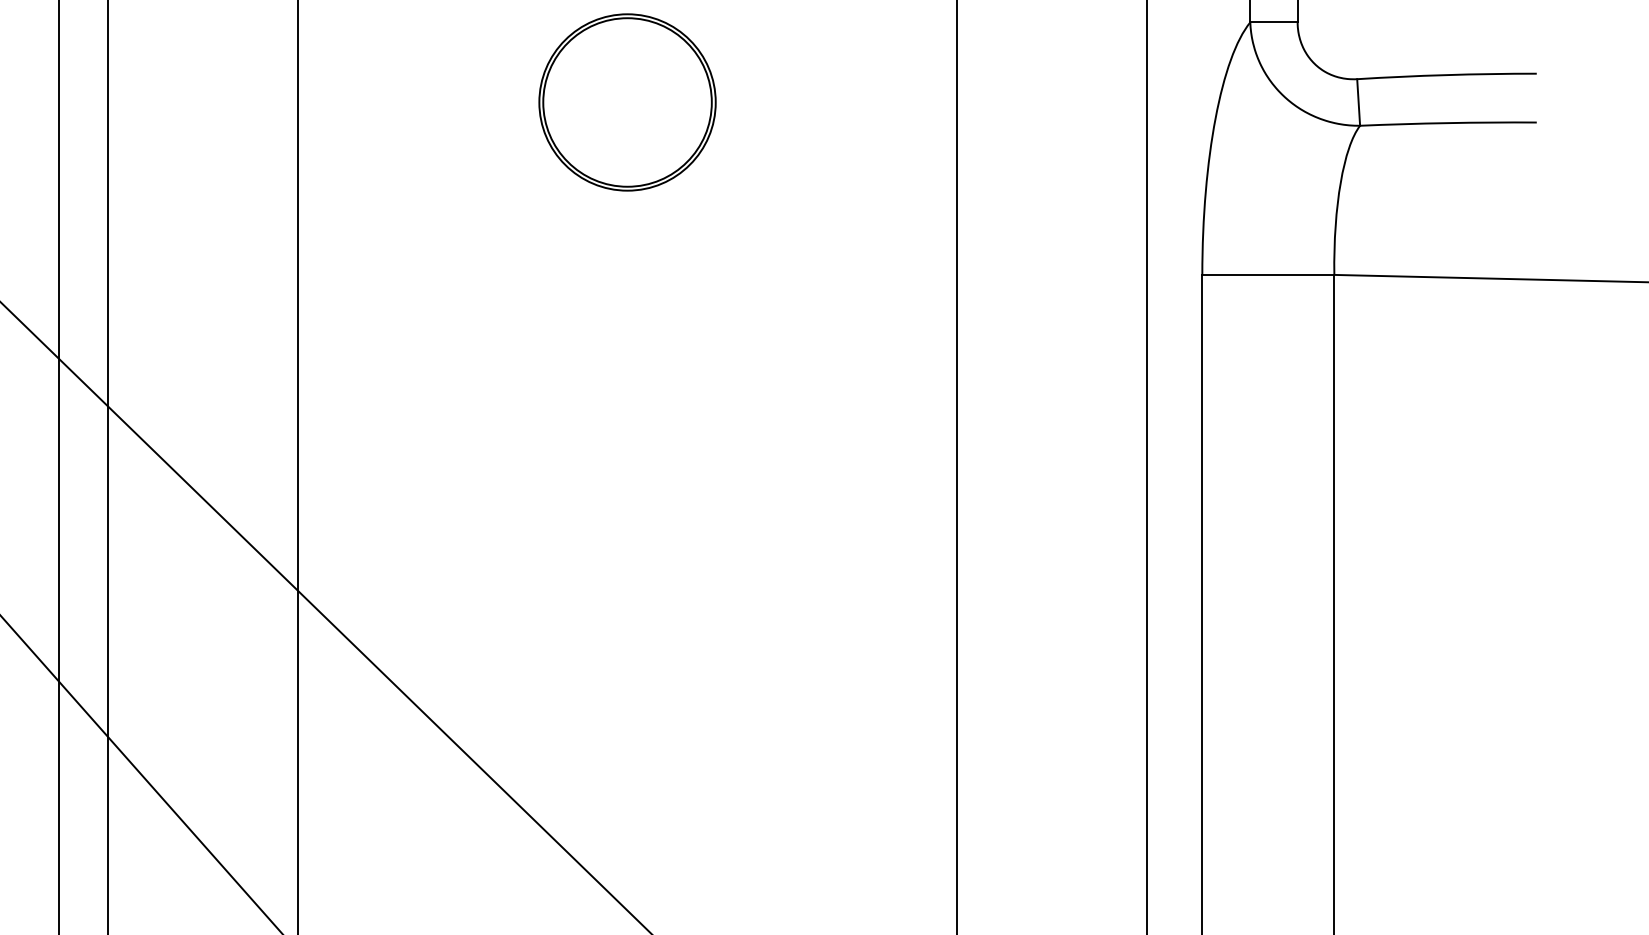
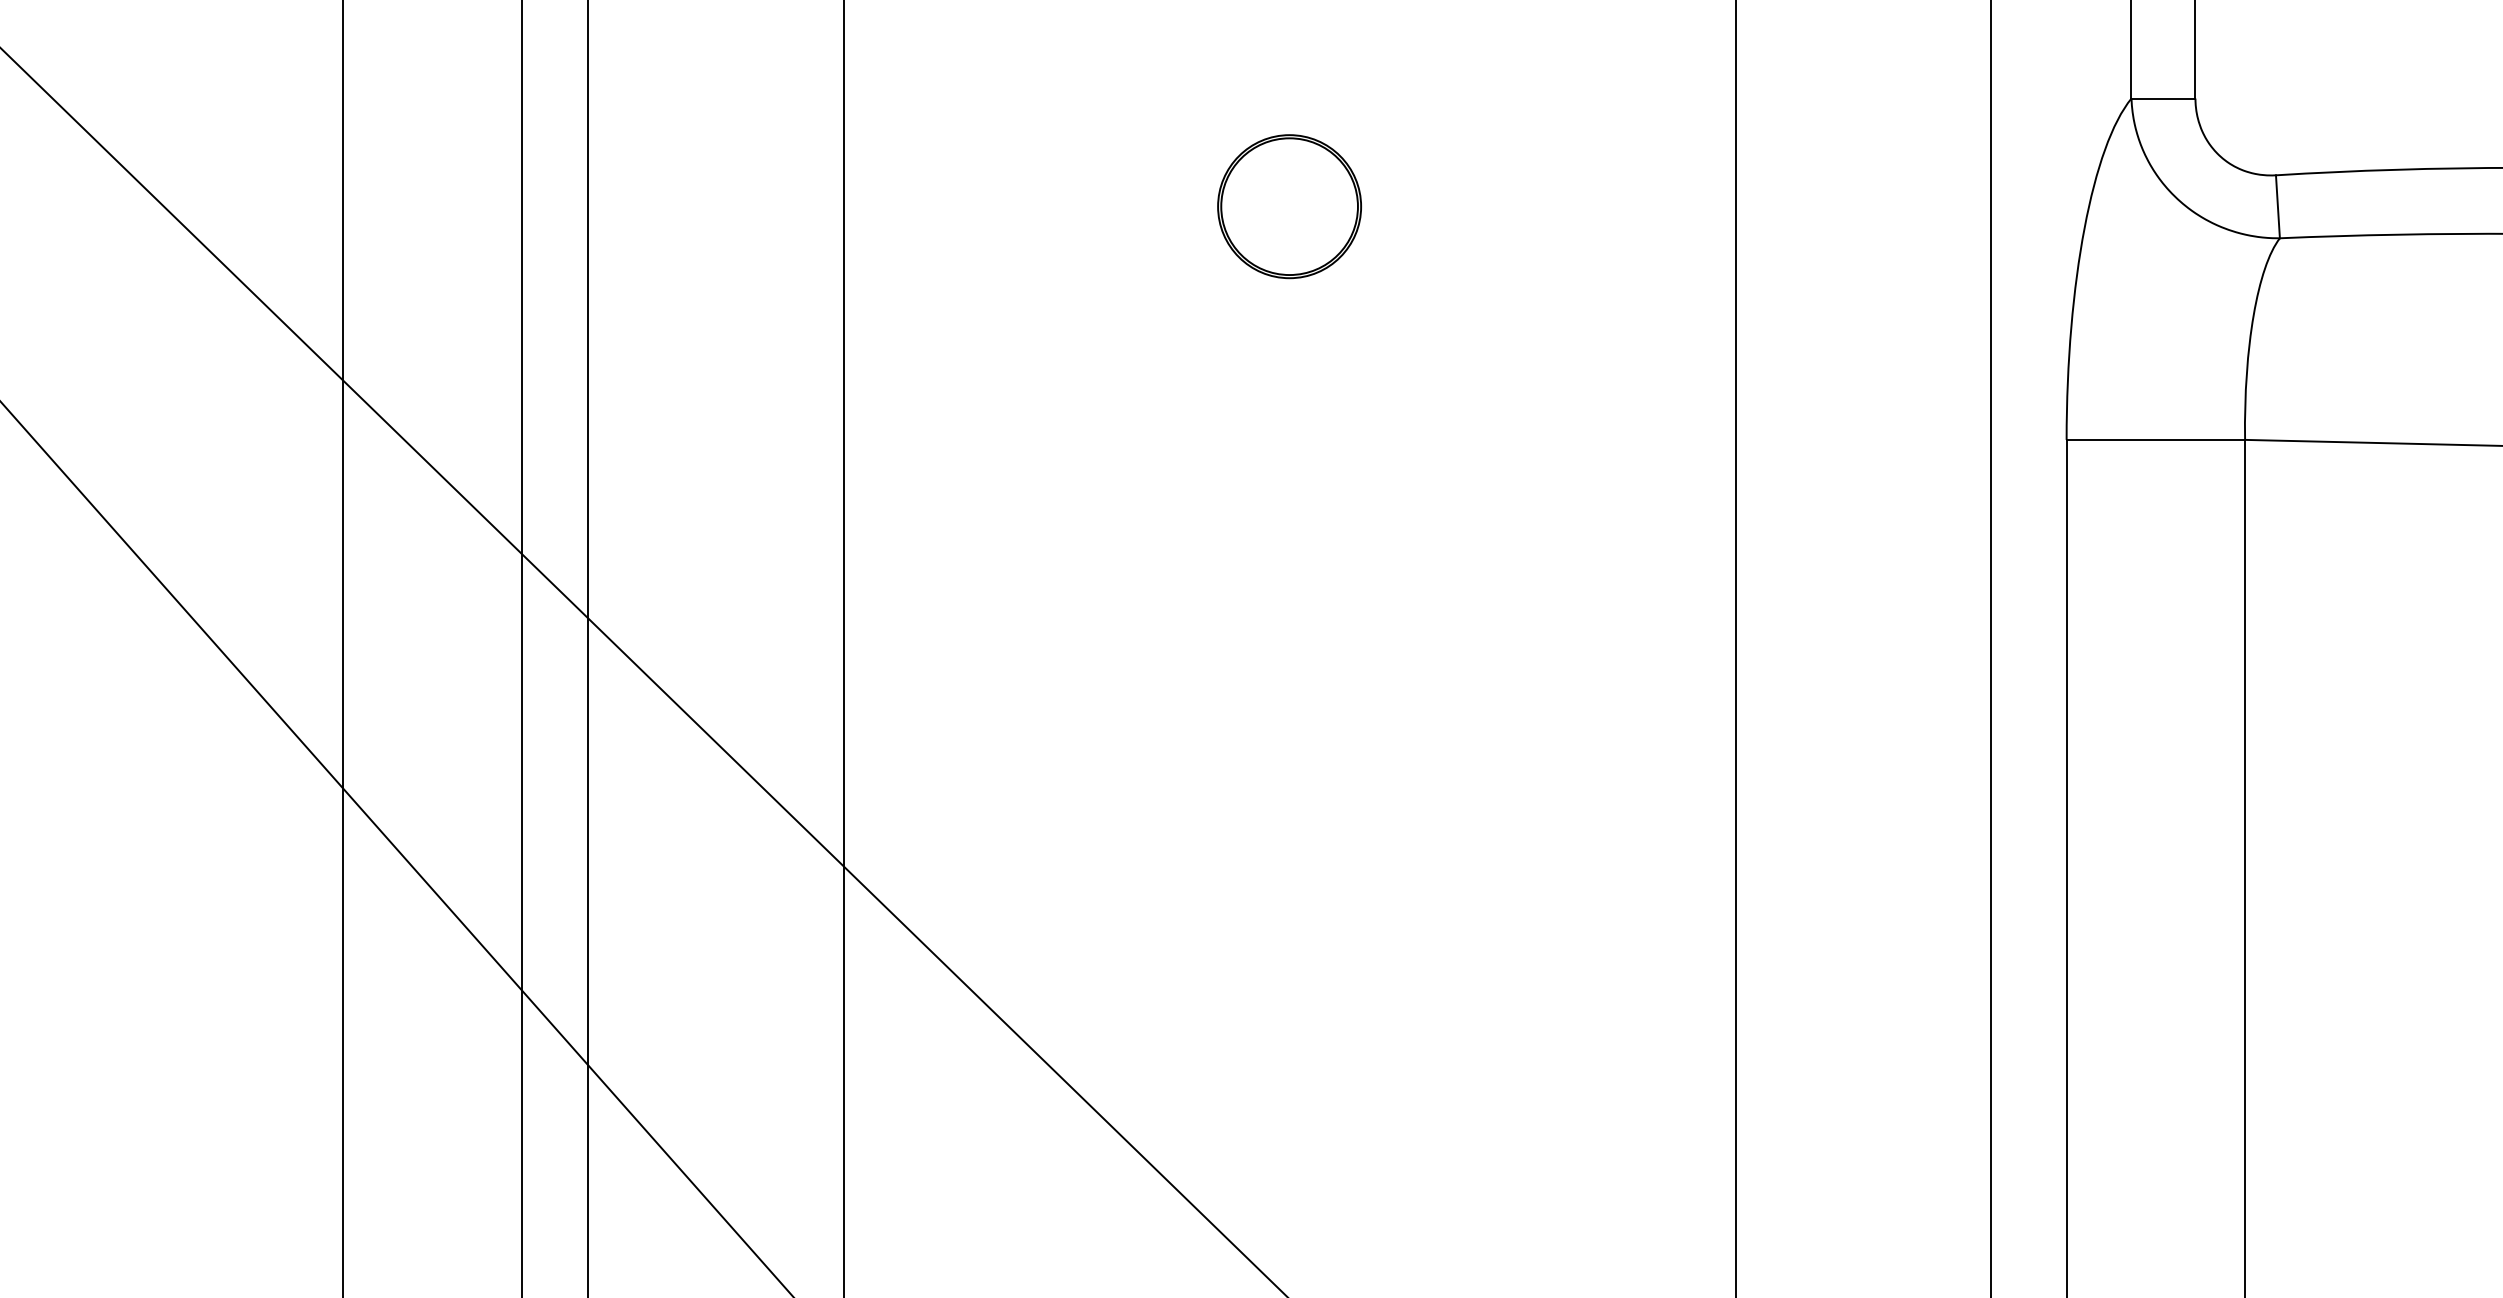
part: (627, 102) -> (1289, 206), size x0.6

